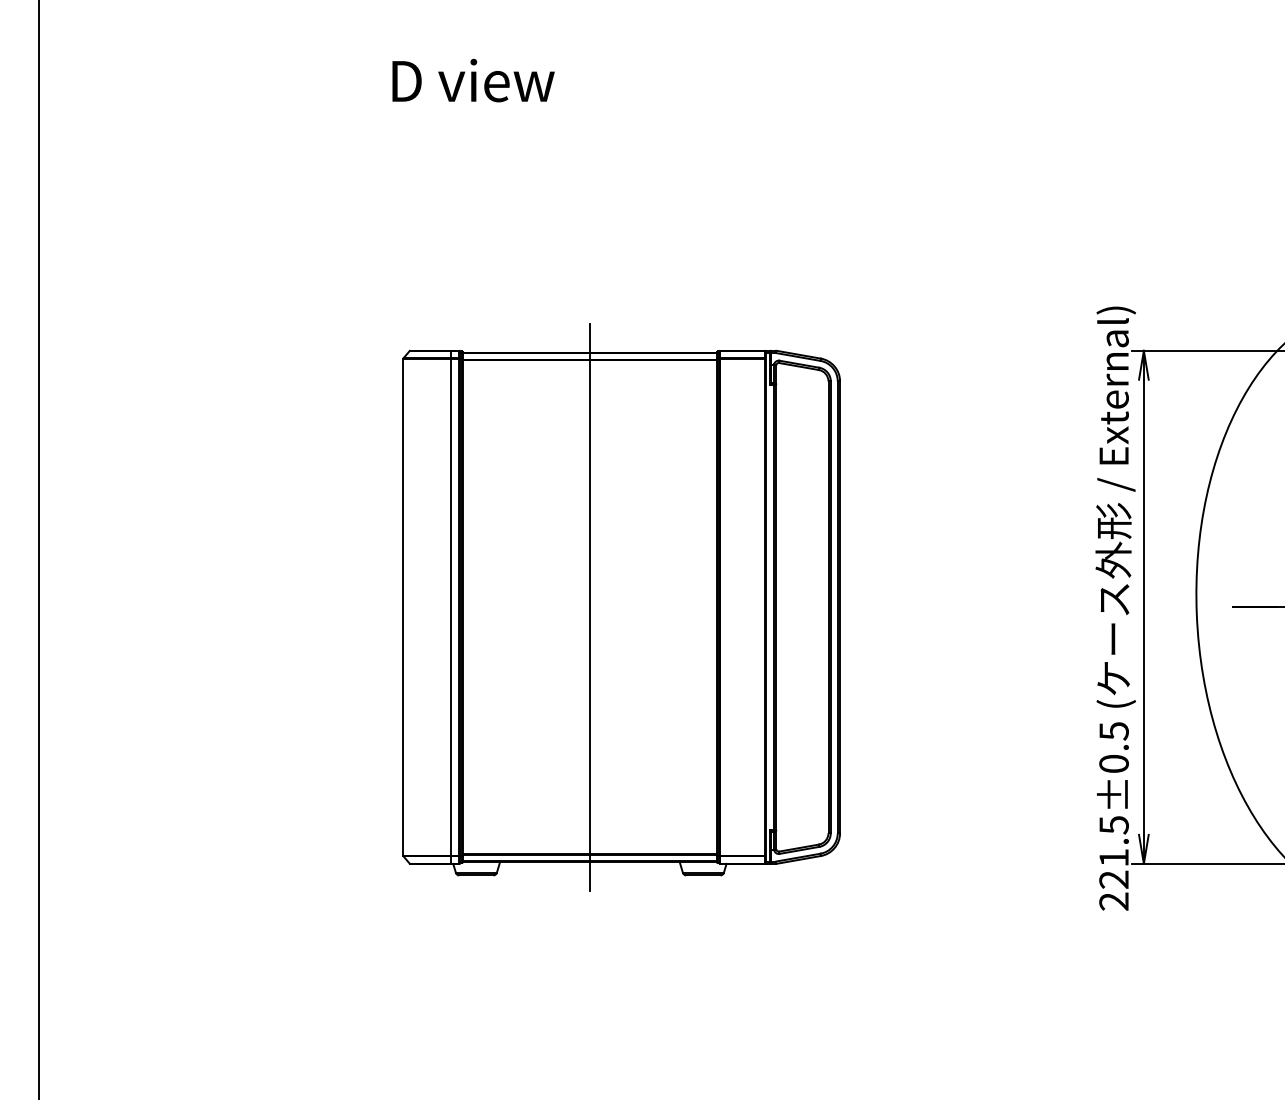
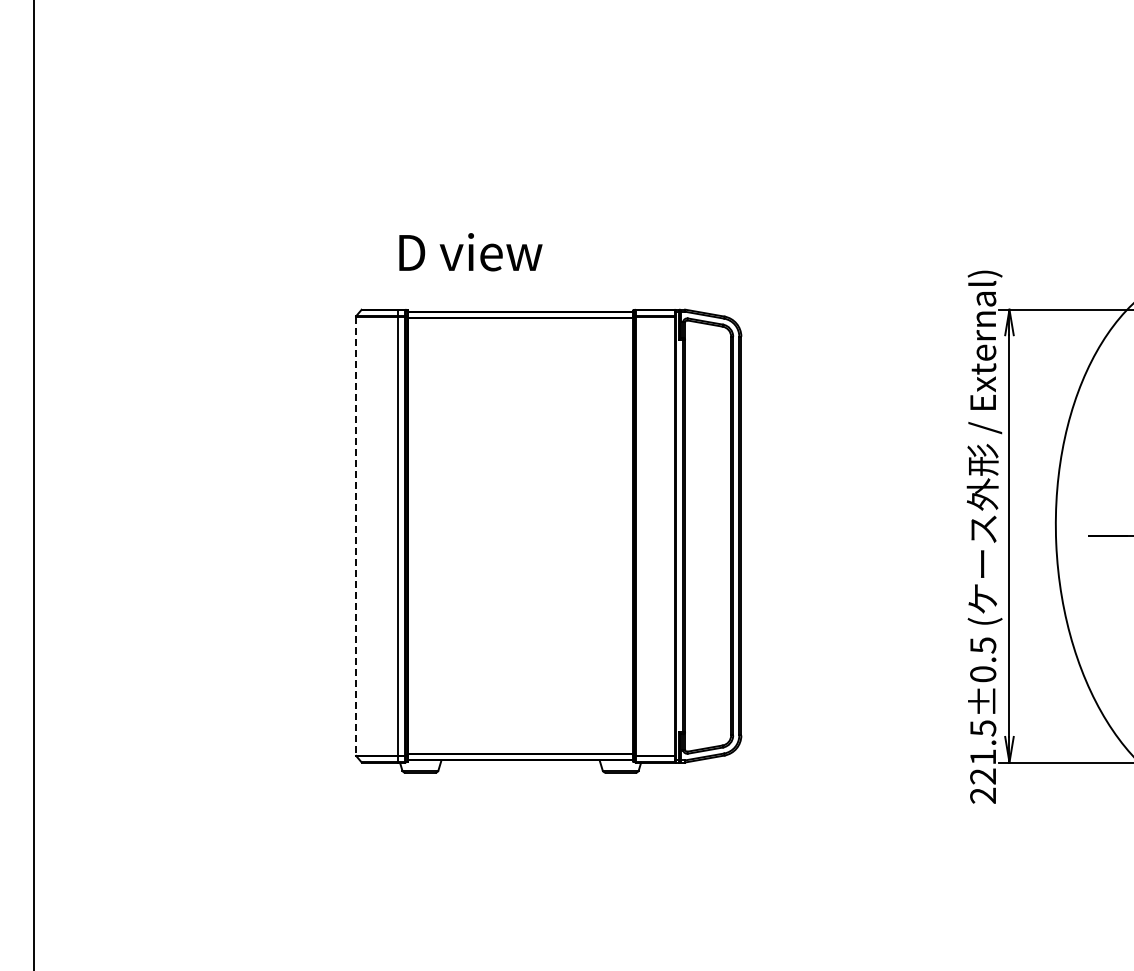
text: (473, 80) -> (470, 252), moved
line: (403, 607) -> (356, 536), solid -> dashed
line: (589, 607) -> (520, 536), removed

